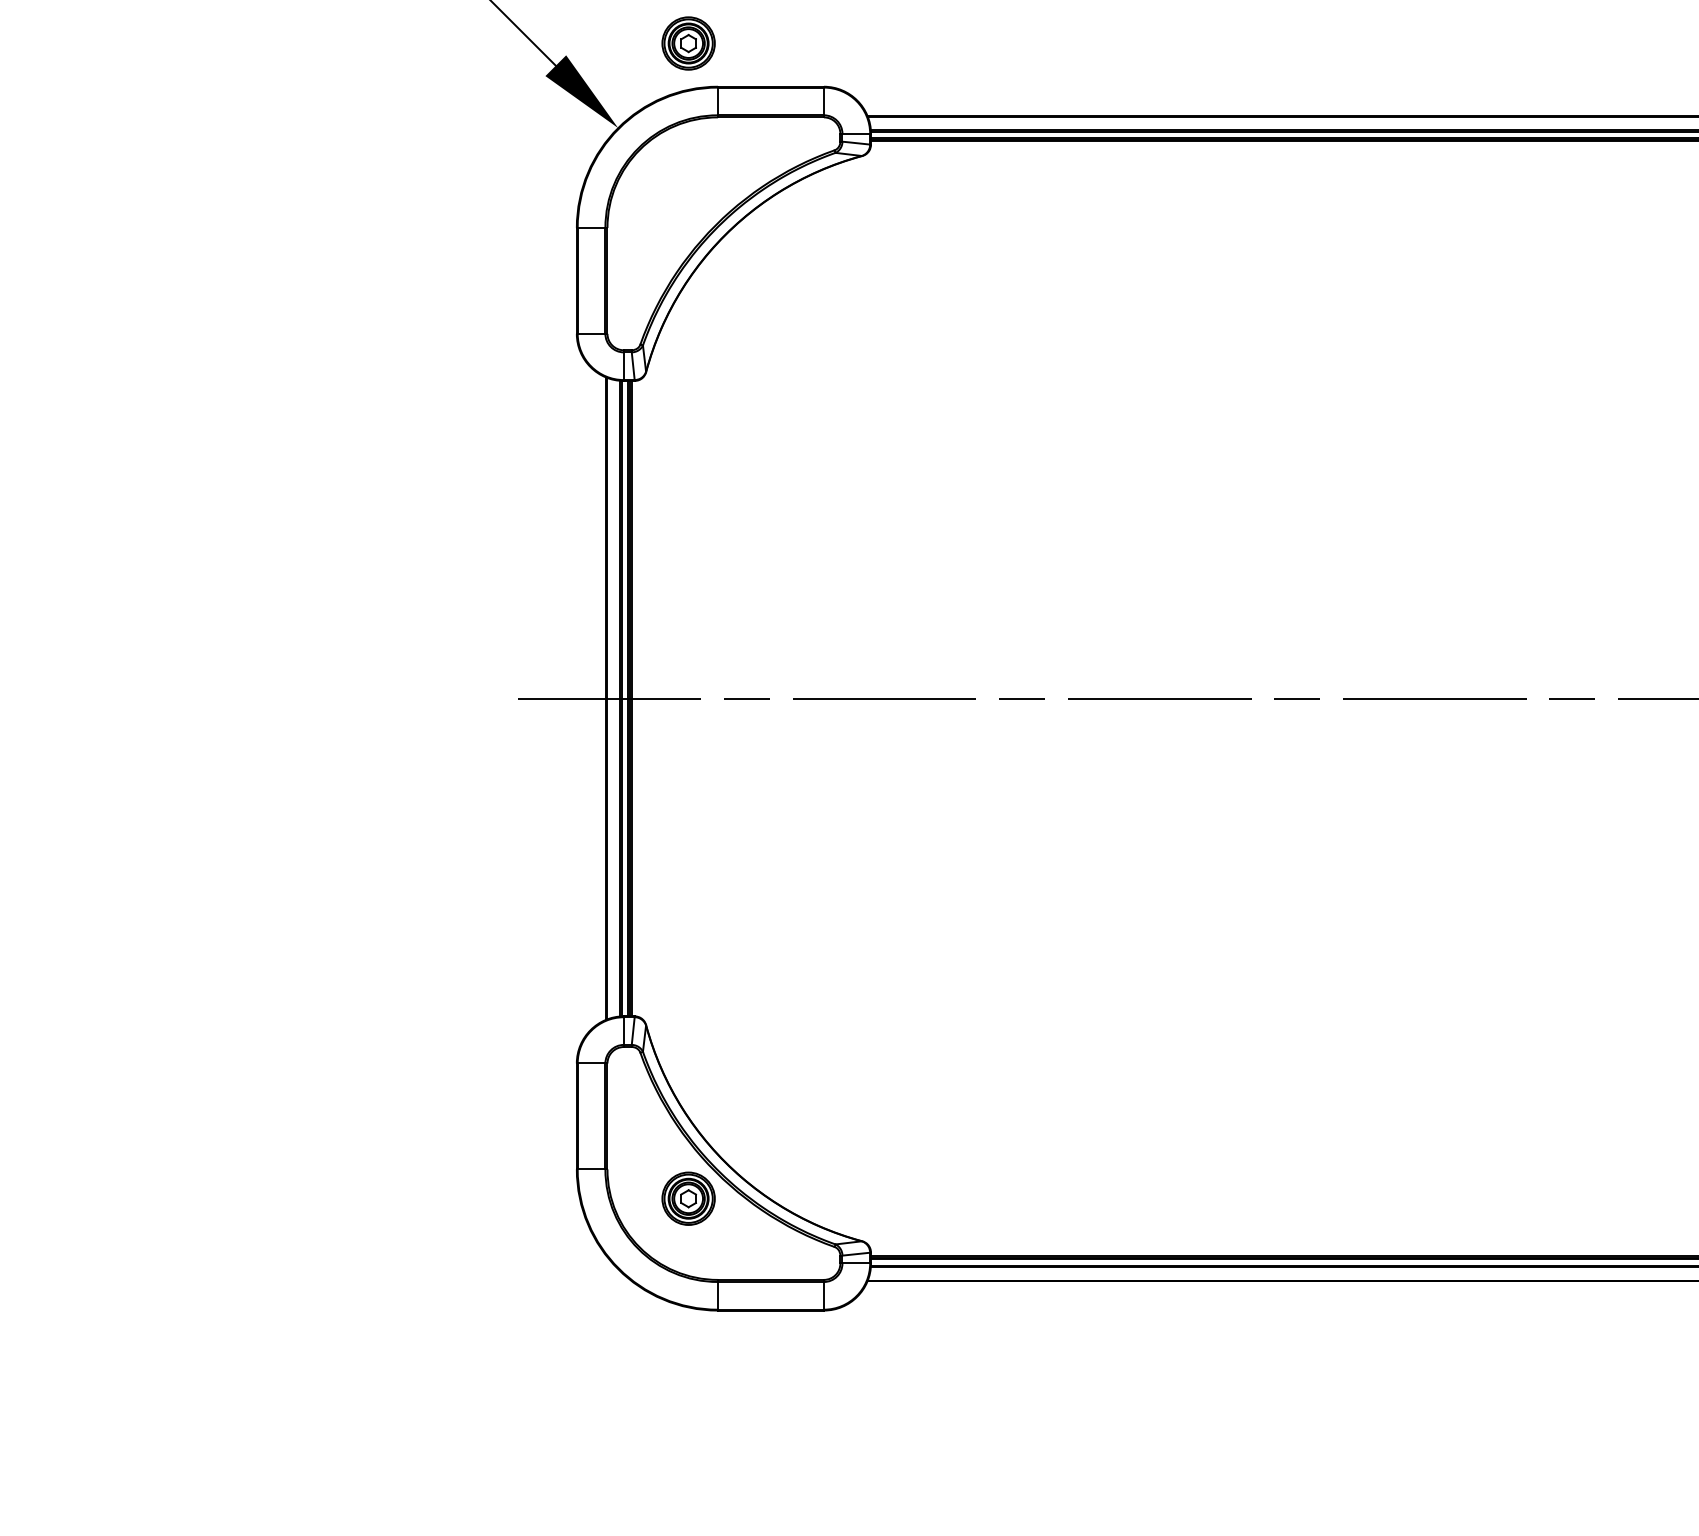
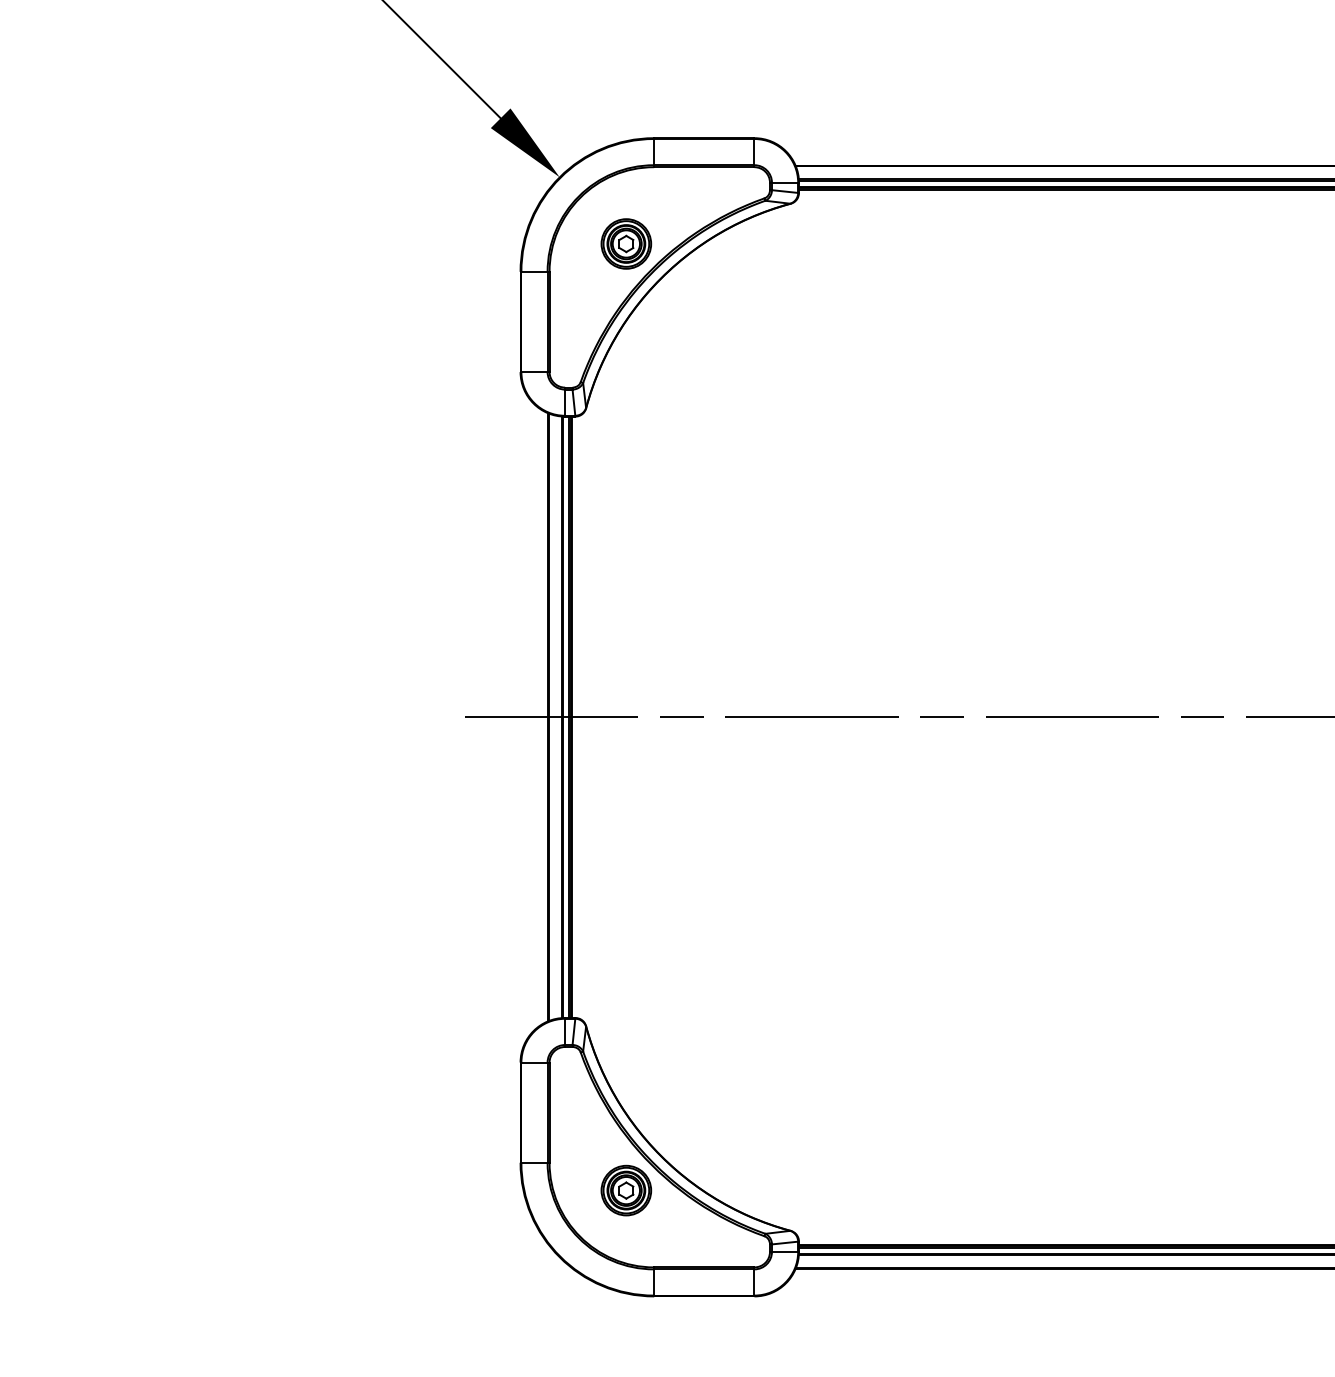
part: (688, 43) -> (626, 243), moved

